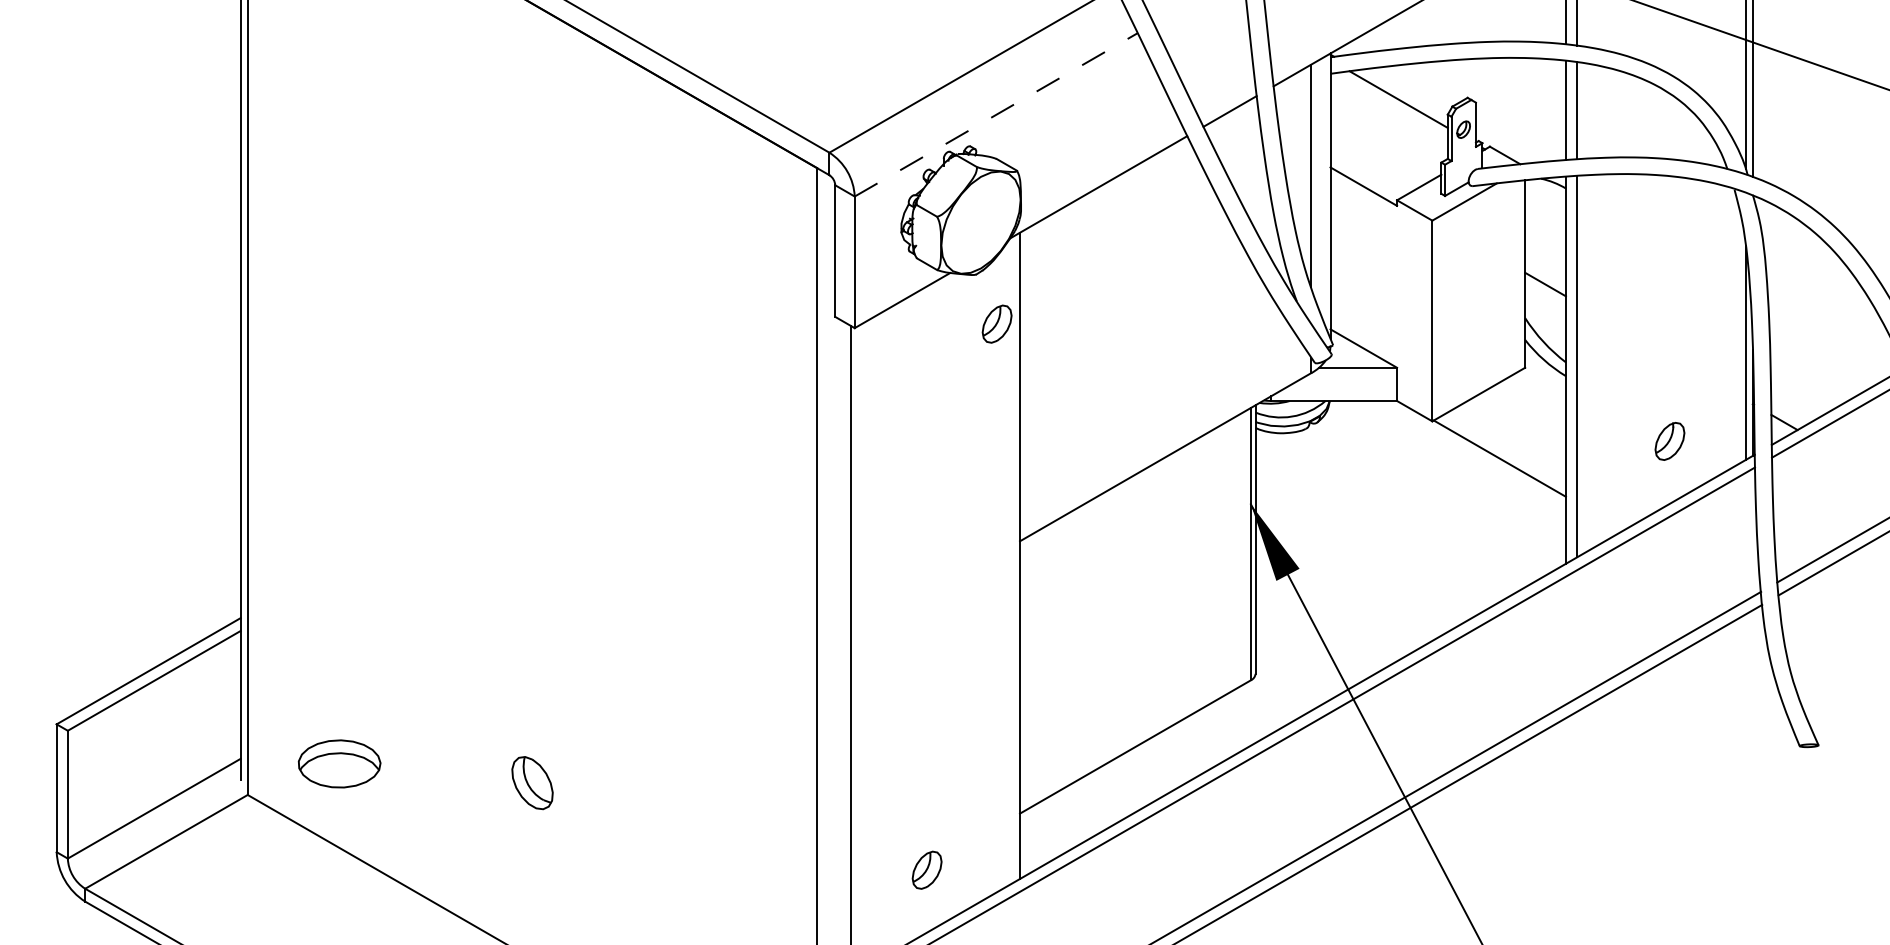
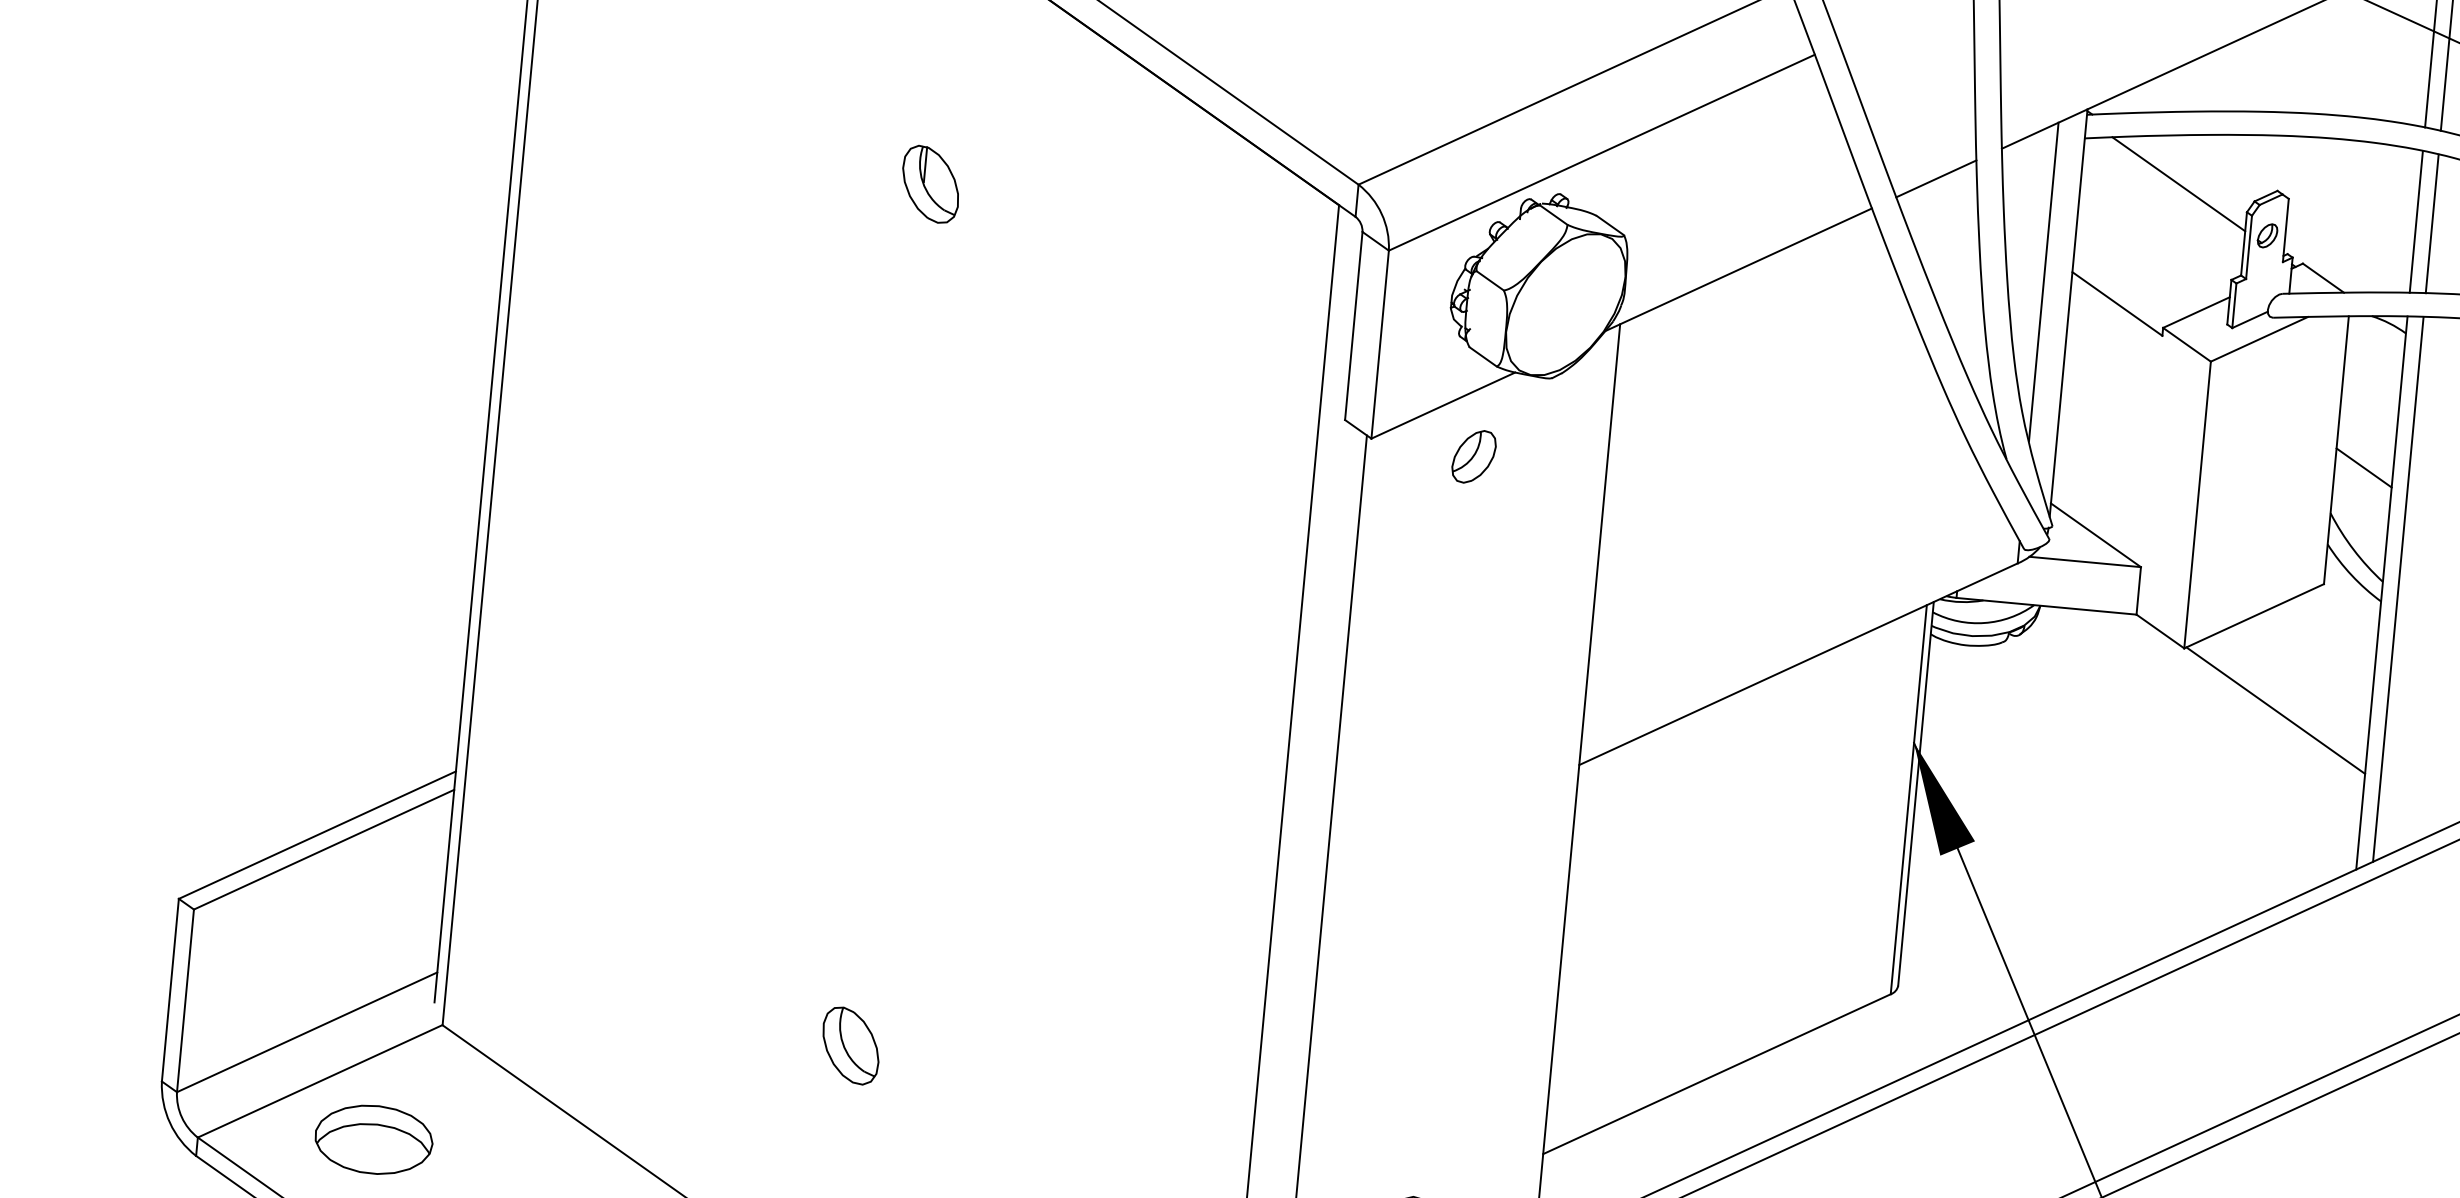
line: (996, 114) -> (1602, 152), dashed -> solid
part: (532, 180) -> (930, 185), added
part: (996, 323) -> (1473, 455), moved
part: (339, 763) -> (373, 1139), moved

